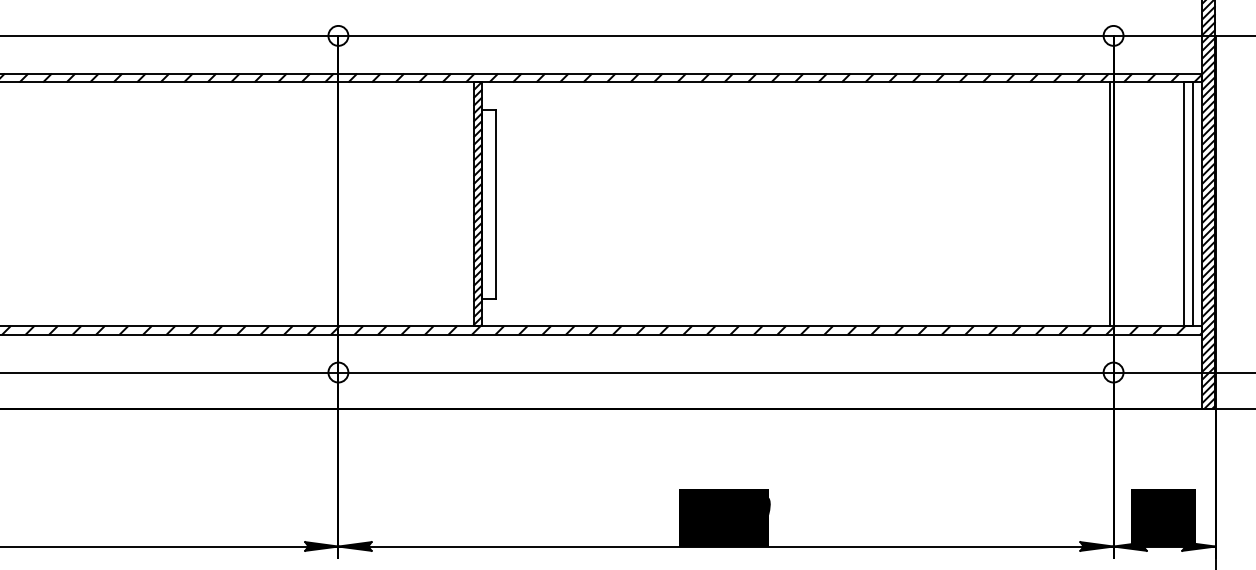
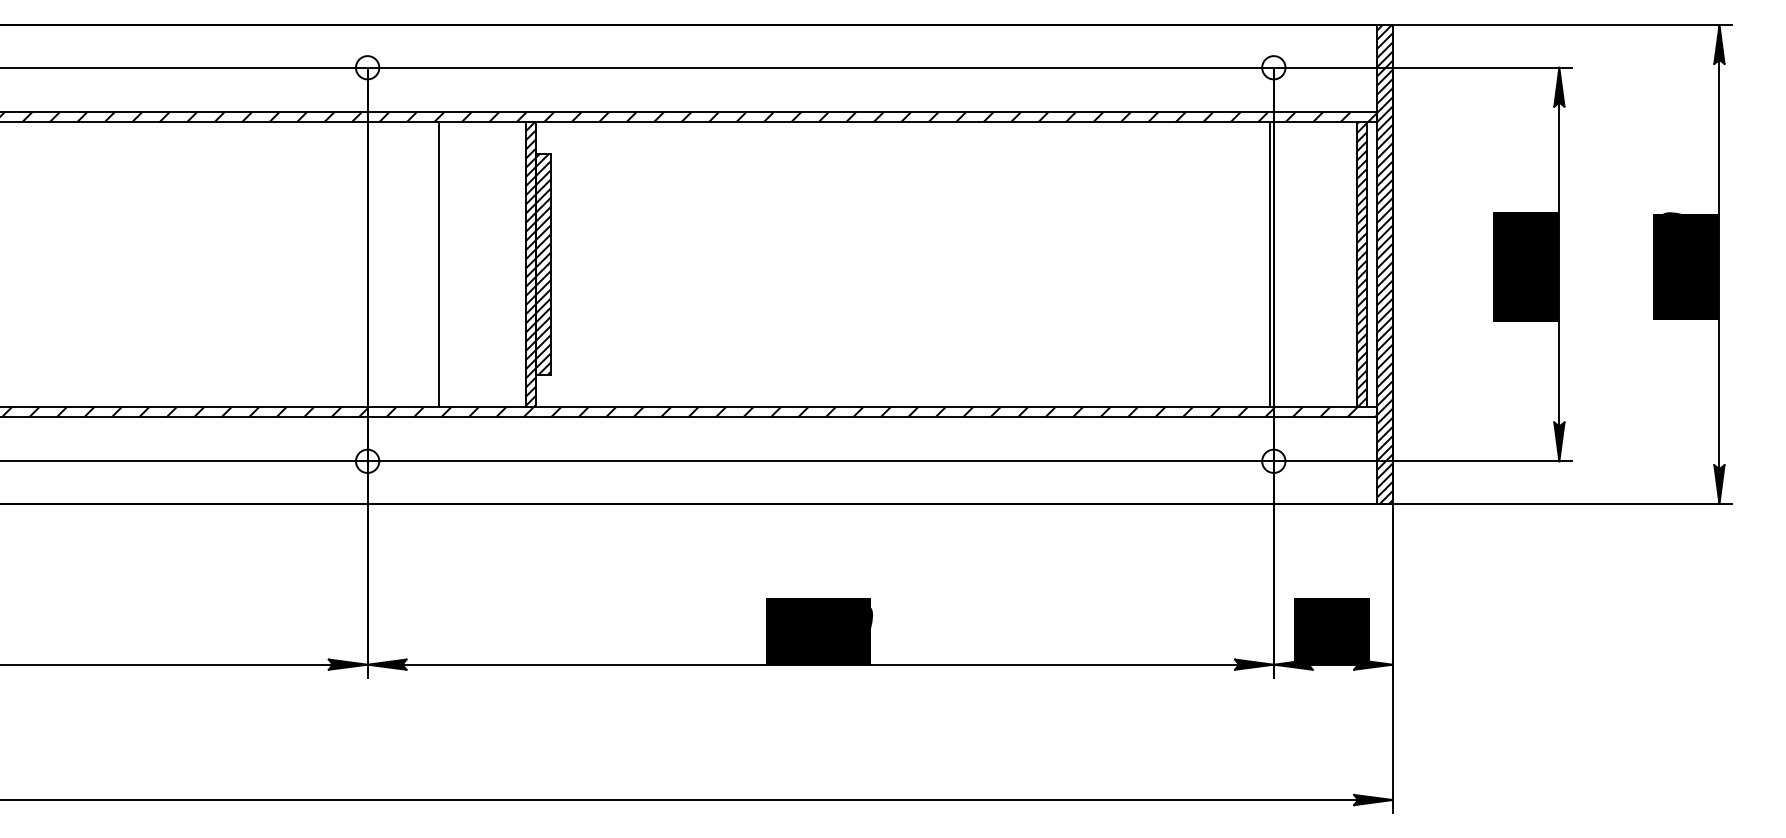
line: (399, 204) -> (438, 264), added
hatch: (488, 204) -> (543, 264), added
hatch: (1188, 204) -> (1361, 264), added

